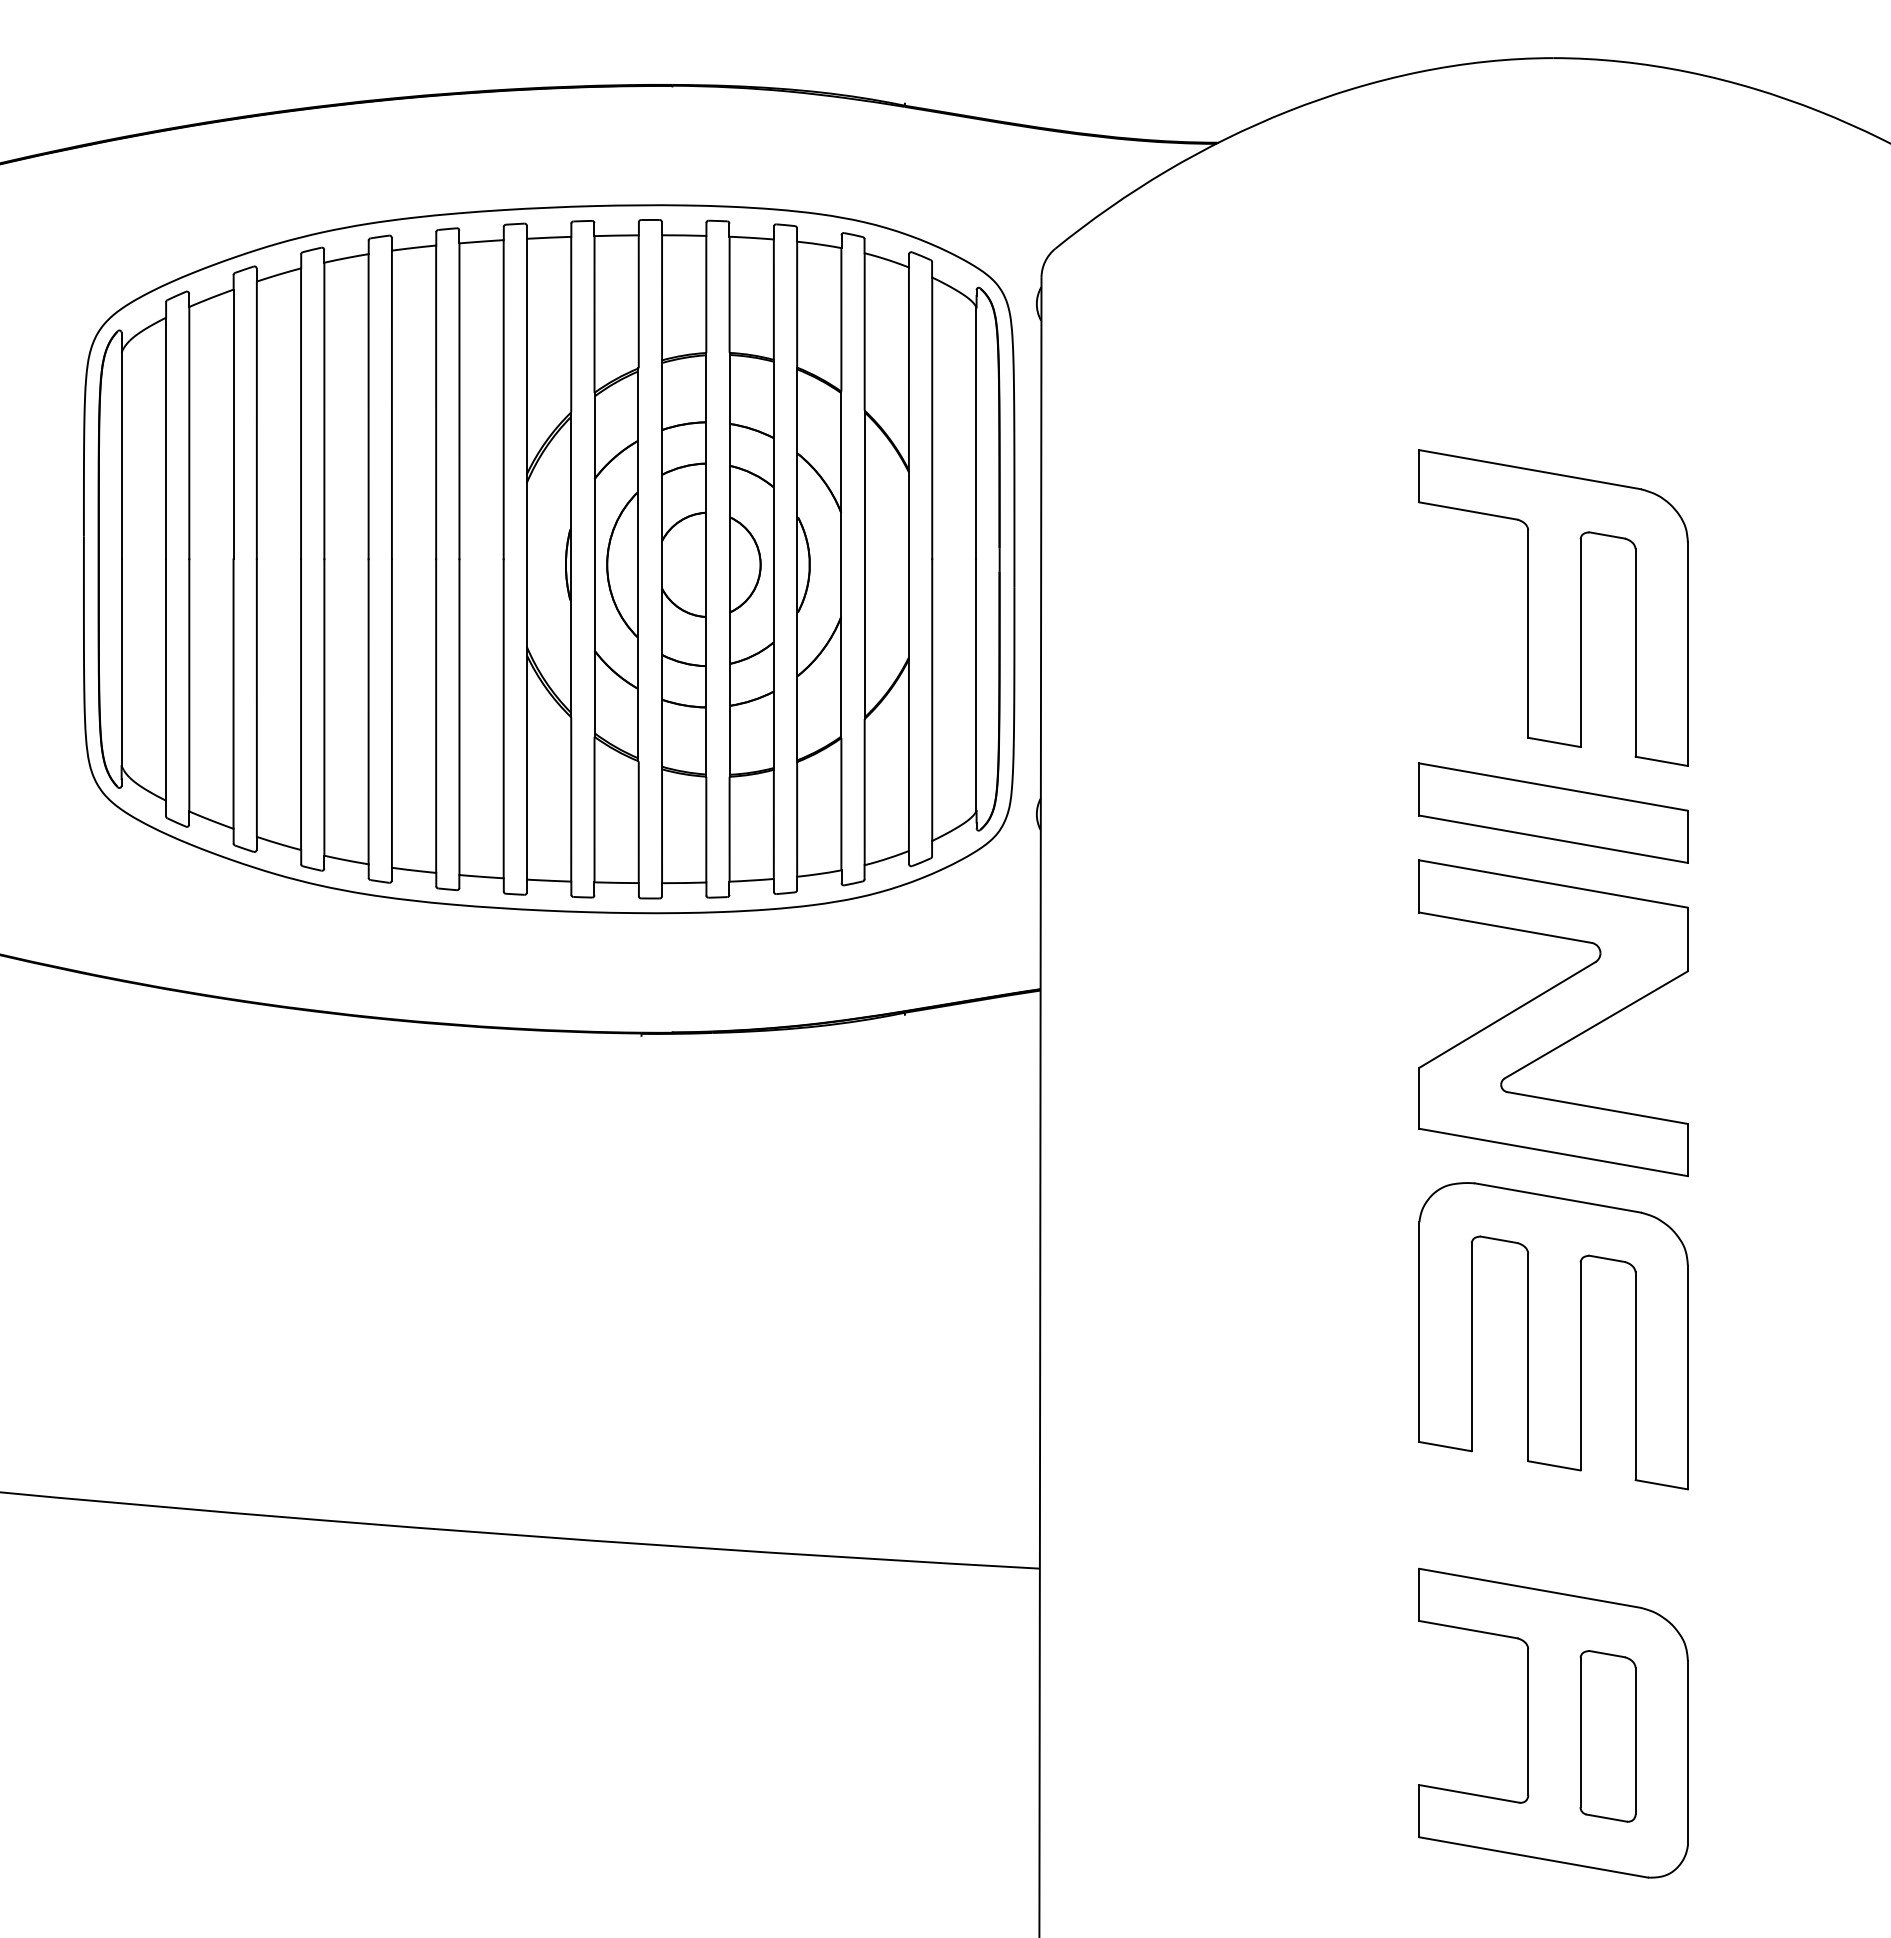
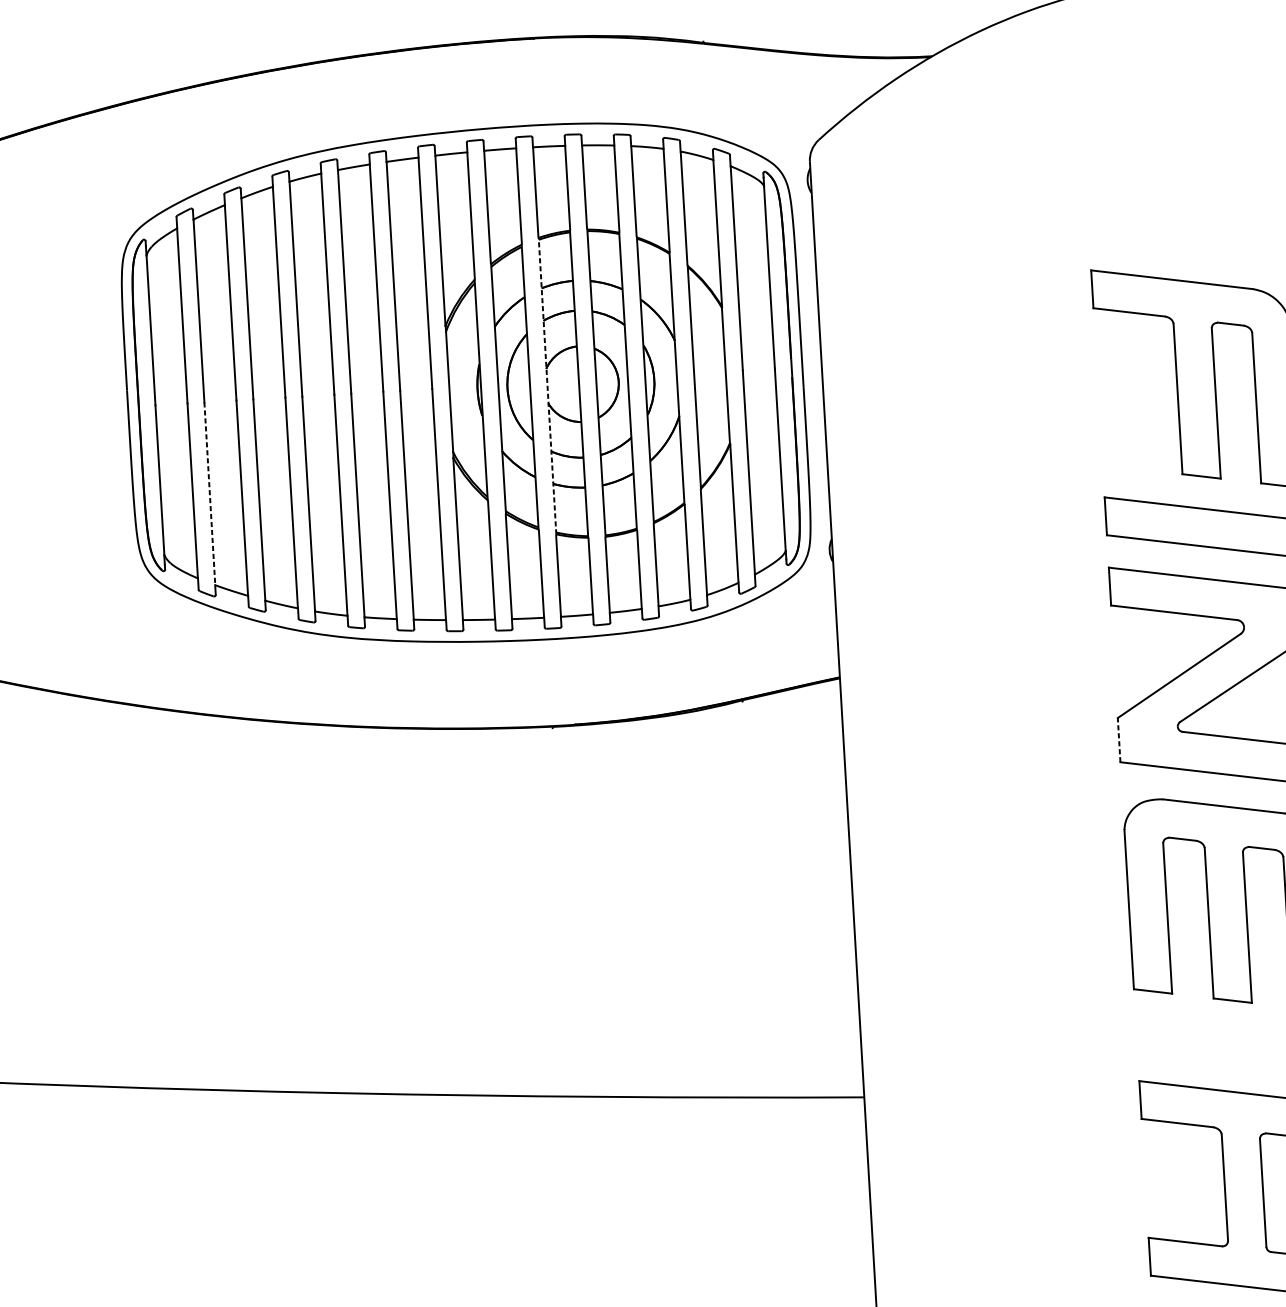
line: (662, 564) -> (547, 385), solid -> dashed
line: (189, 685) -> (209, 493), solid -> dashed
line: (1419, 1097) -> (1119, 739), solid -> dashed

